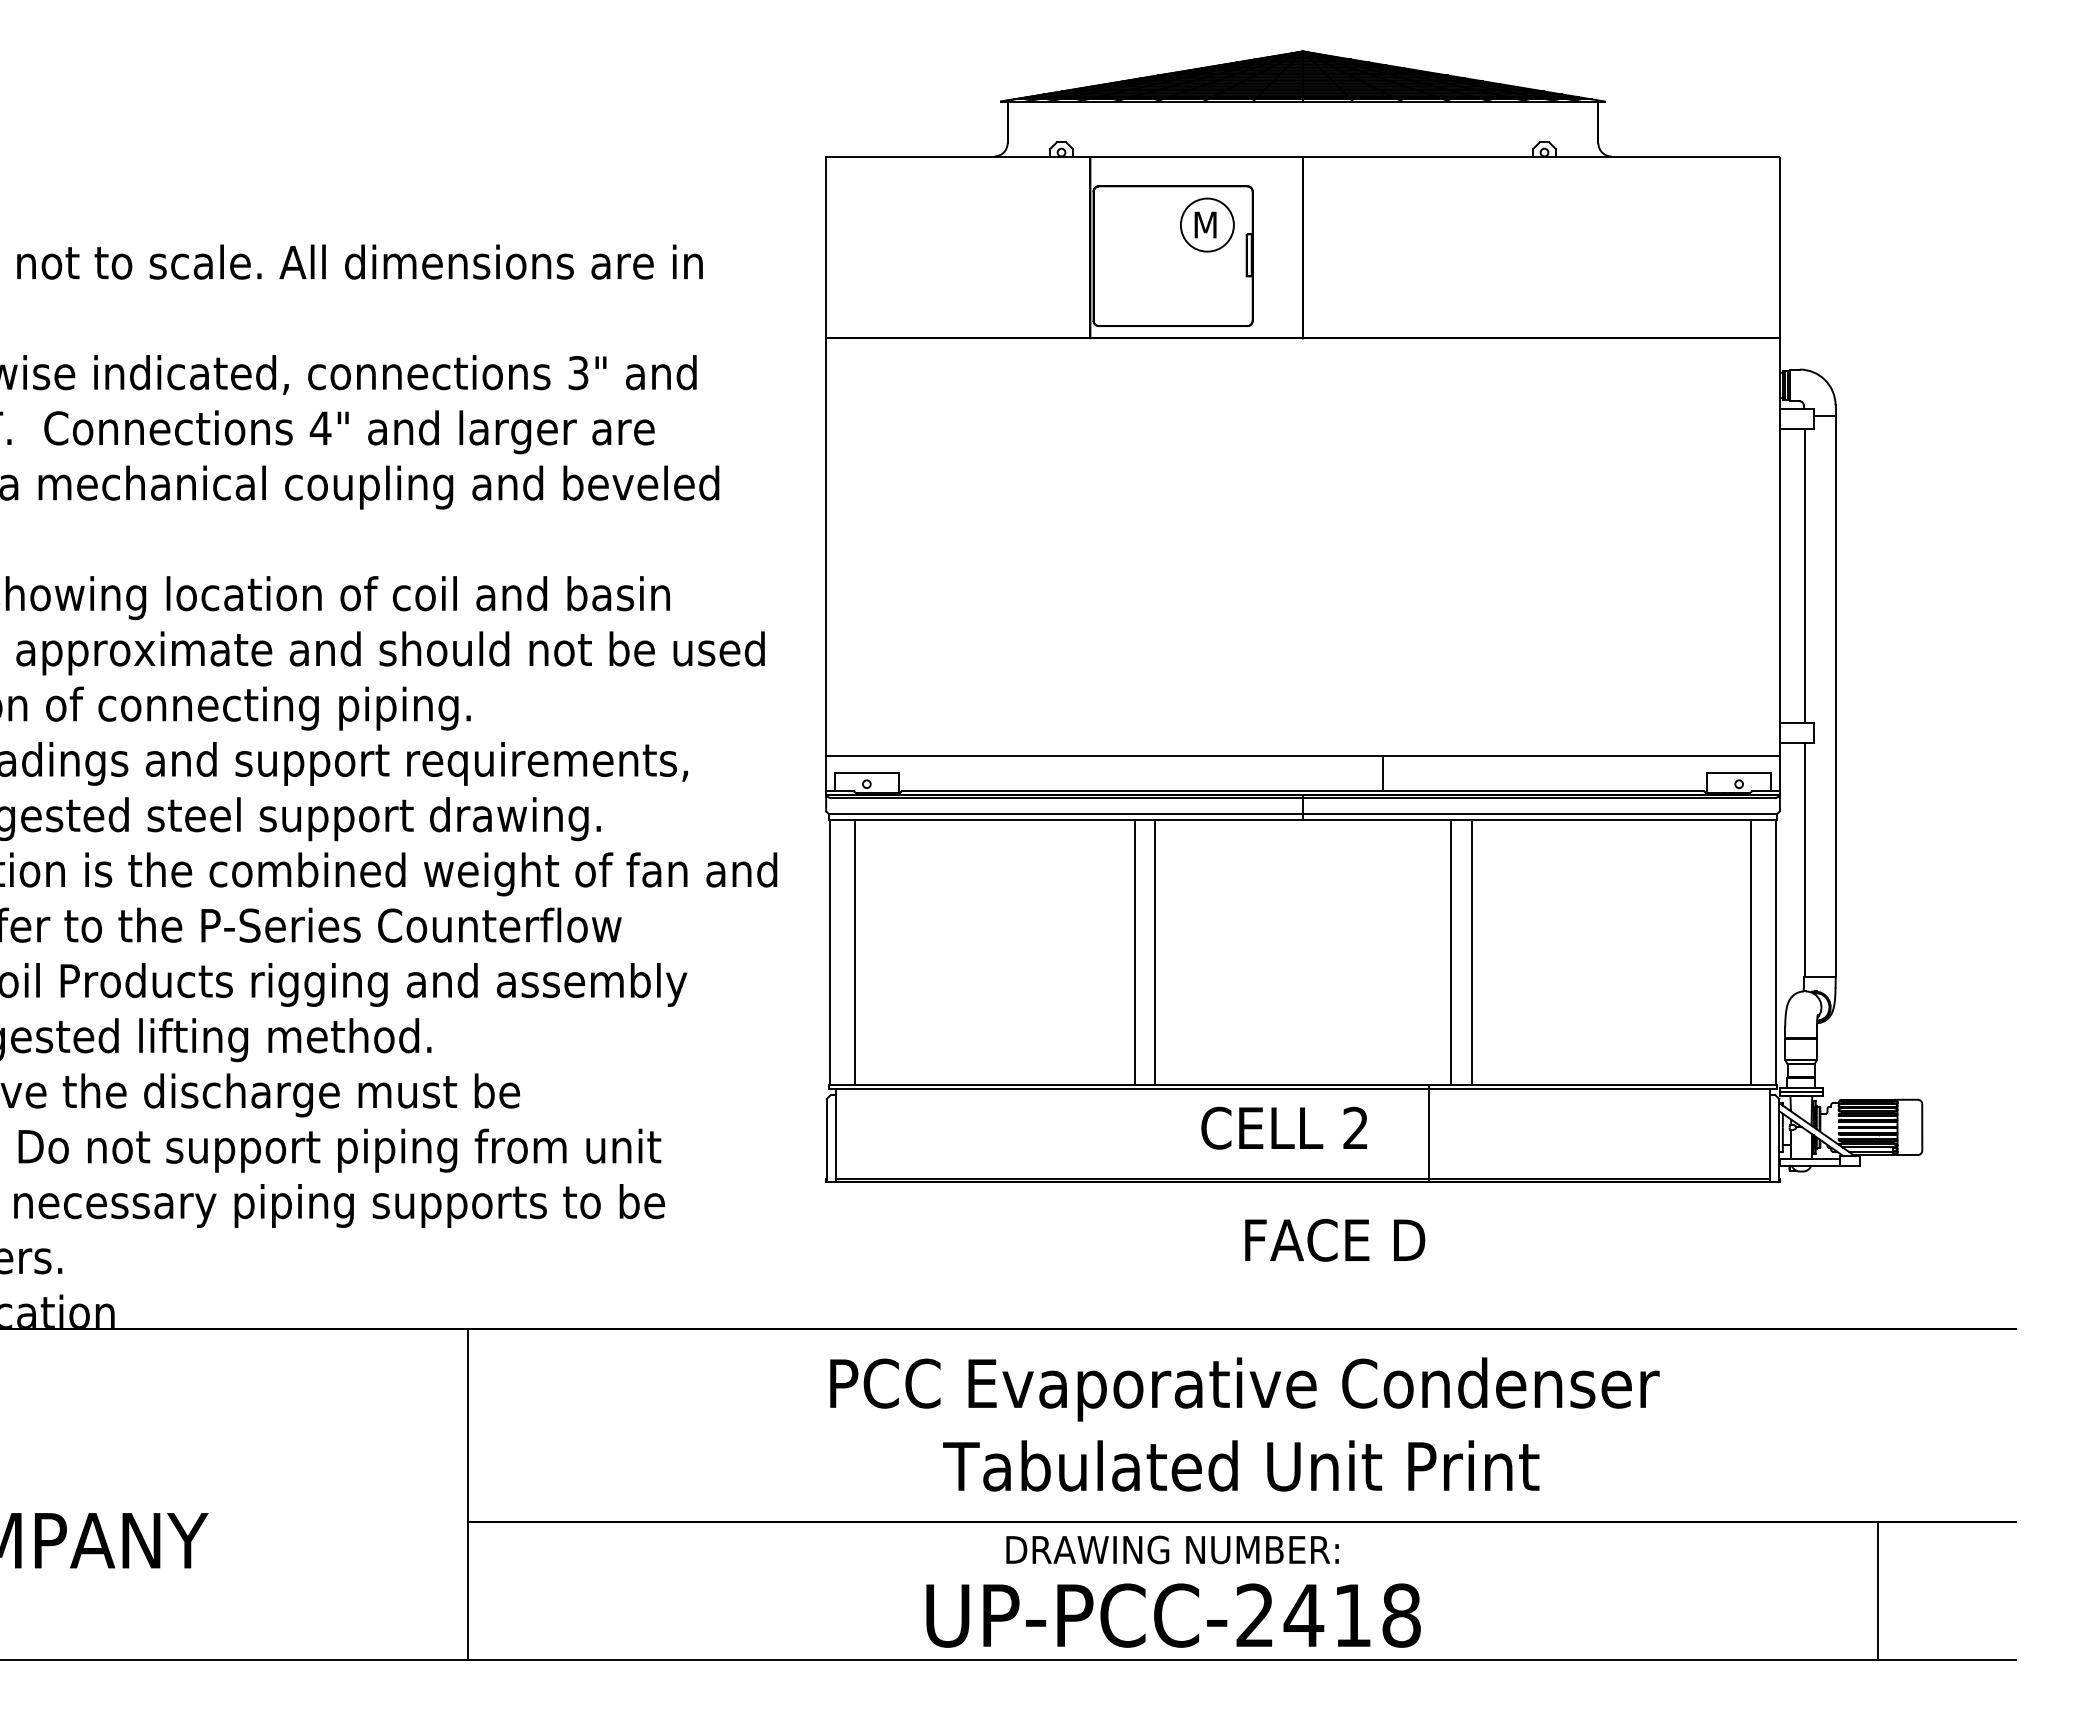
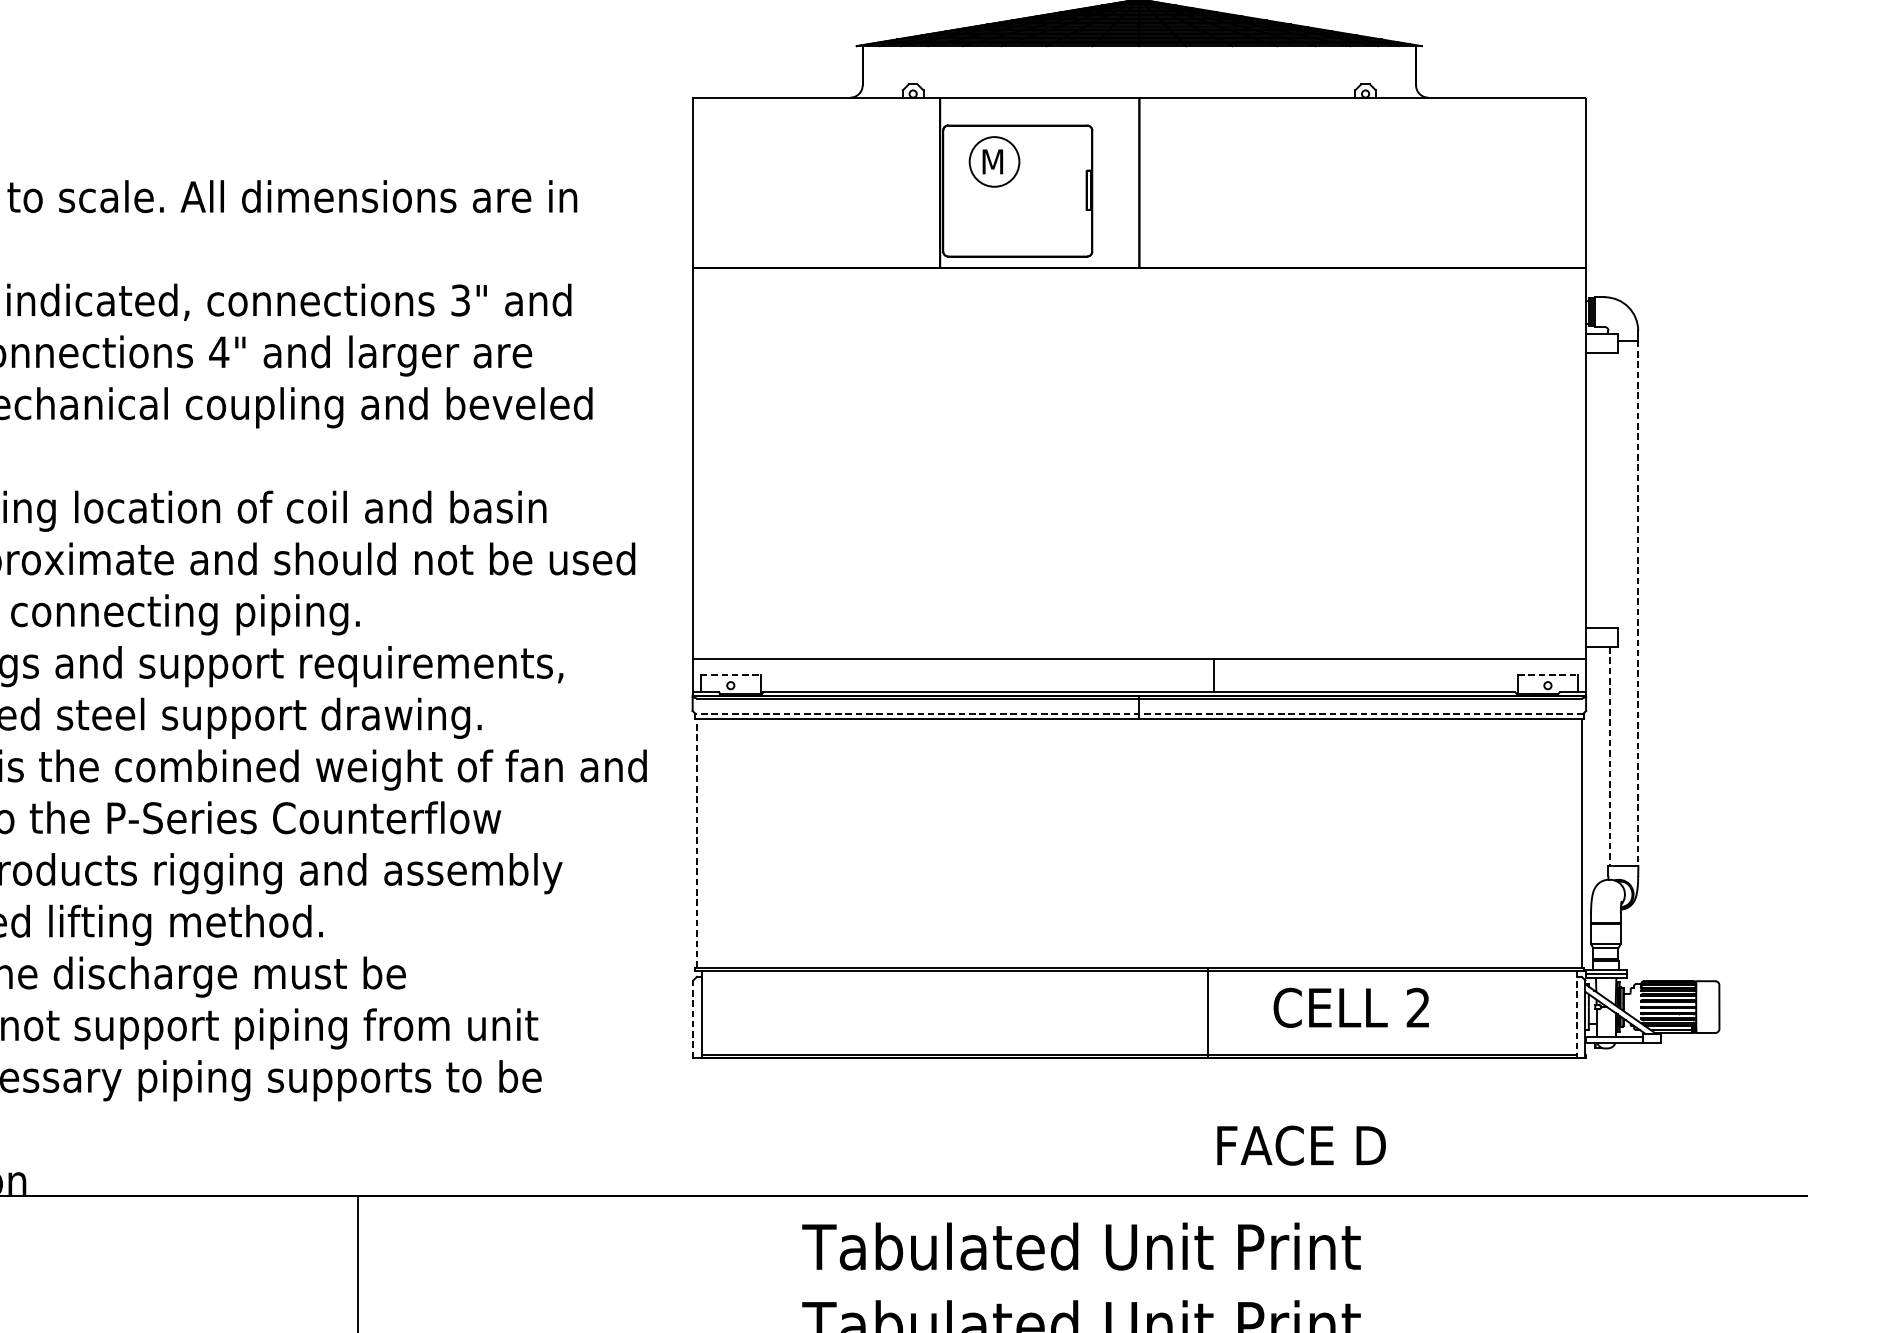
part: (1207, 224) -> (994, 161), moved
line: (1805, 575) -> (1610, 490), removed
line: (1835, 696) -> (1638, 603), solid -> dashed
line: (866, 773) -> (730, 675), solid -> dashed
line: (1739, 773) -> (1548, 675), solid -> dashed
line: (1302, 814) -> (1138, 714), solid -> dashed
line: (1805, 859) -> (1610, 756), solid -> dashed
line: (830, 952) -> (696, 843), solid -> dashed
line: (855, 952) -> (720, 843), removed
line: (1134, 952) -> (981, 843), removed
line: (1155, 952) -> (1001, 843), removed
line: (1450, 952) -> (1277, 843), removed
line: (1471, 952) -> (1297, 843), removed
line: (1750, 952) -> (1558, 843), removed
text: (1284, 1127) -> (1351, 1007), moved
line: (1429, 1133) -> (1208, 1012), moved
line: (1770, 1135) -> (1577, 1014), solid -> dashed
line: (826, 1140) -> (693, 1019), solid -> dashed
text: (1335, 1240) -> (1301, 1145), moved
text: (1244, 1389) -> (1084, 1252), PCC Evaporative Condenser -> Tabulated Unit Print

